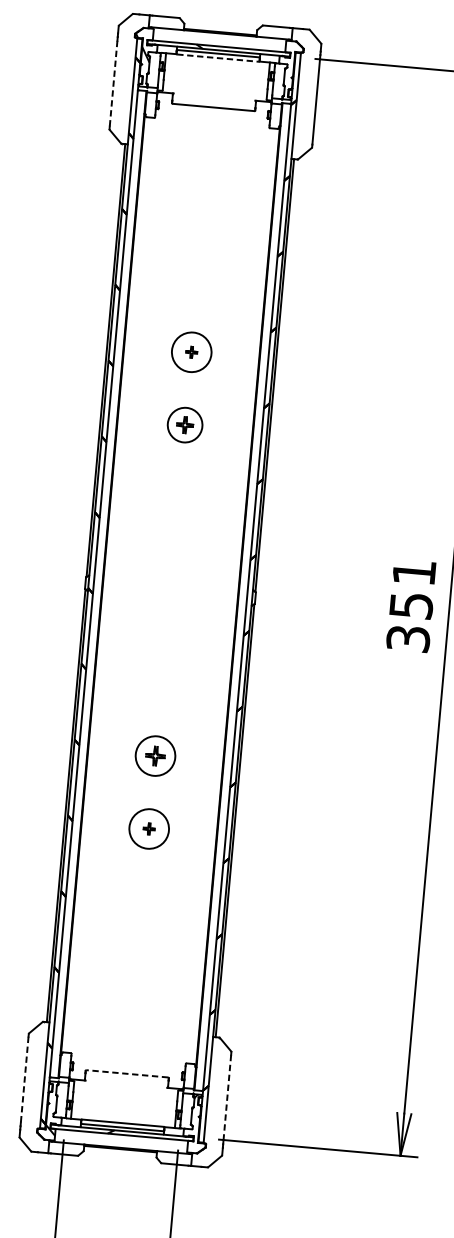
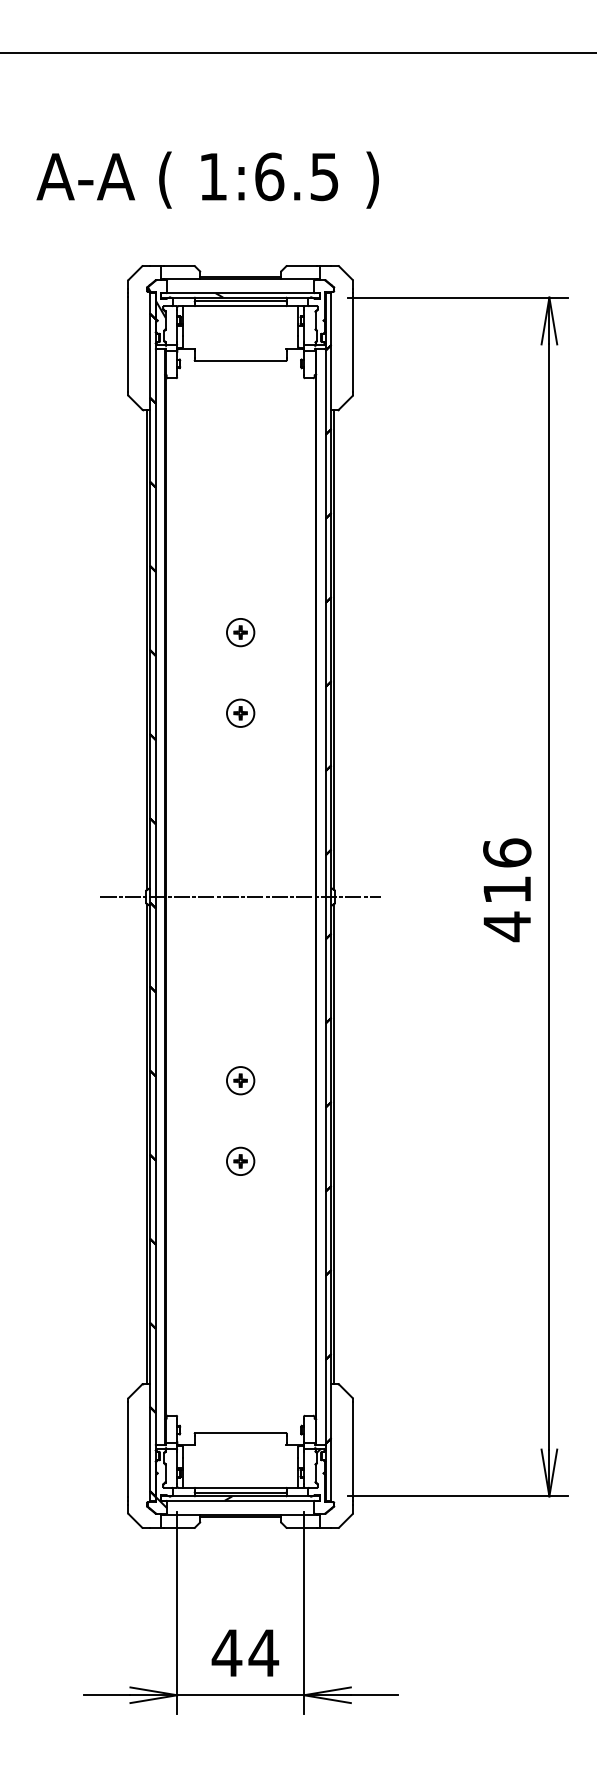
line: (218, 58) -> (241, 306), dashed -> solid
line: (113, 83) -> (128, 344), dashed -> solid
circle: (191, 352) -> (240, 632), size x0.62
part: (185, 424) -> (240, 712), size x0.71
line: (170, 591) -> (240, 897), added
text: (411, 606) -> (507, 890), 351 -> 416
part: (155, 756) -> (240, 1080), size x0.62
circle: (149, 829) -> (240, 1161), size x0.62
line: (127, 1074) -> (240, 1433), dashed -> solid
line: (24, 1079) -> (128, 1449), dashed -> solid
line: (227, 1097) -> (353, 1449), dashed -> solid

